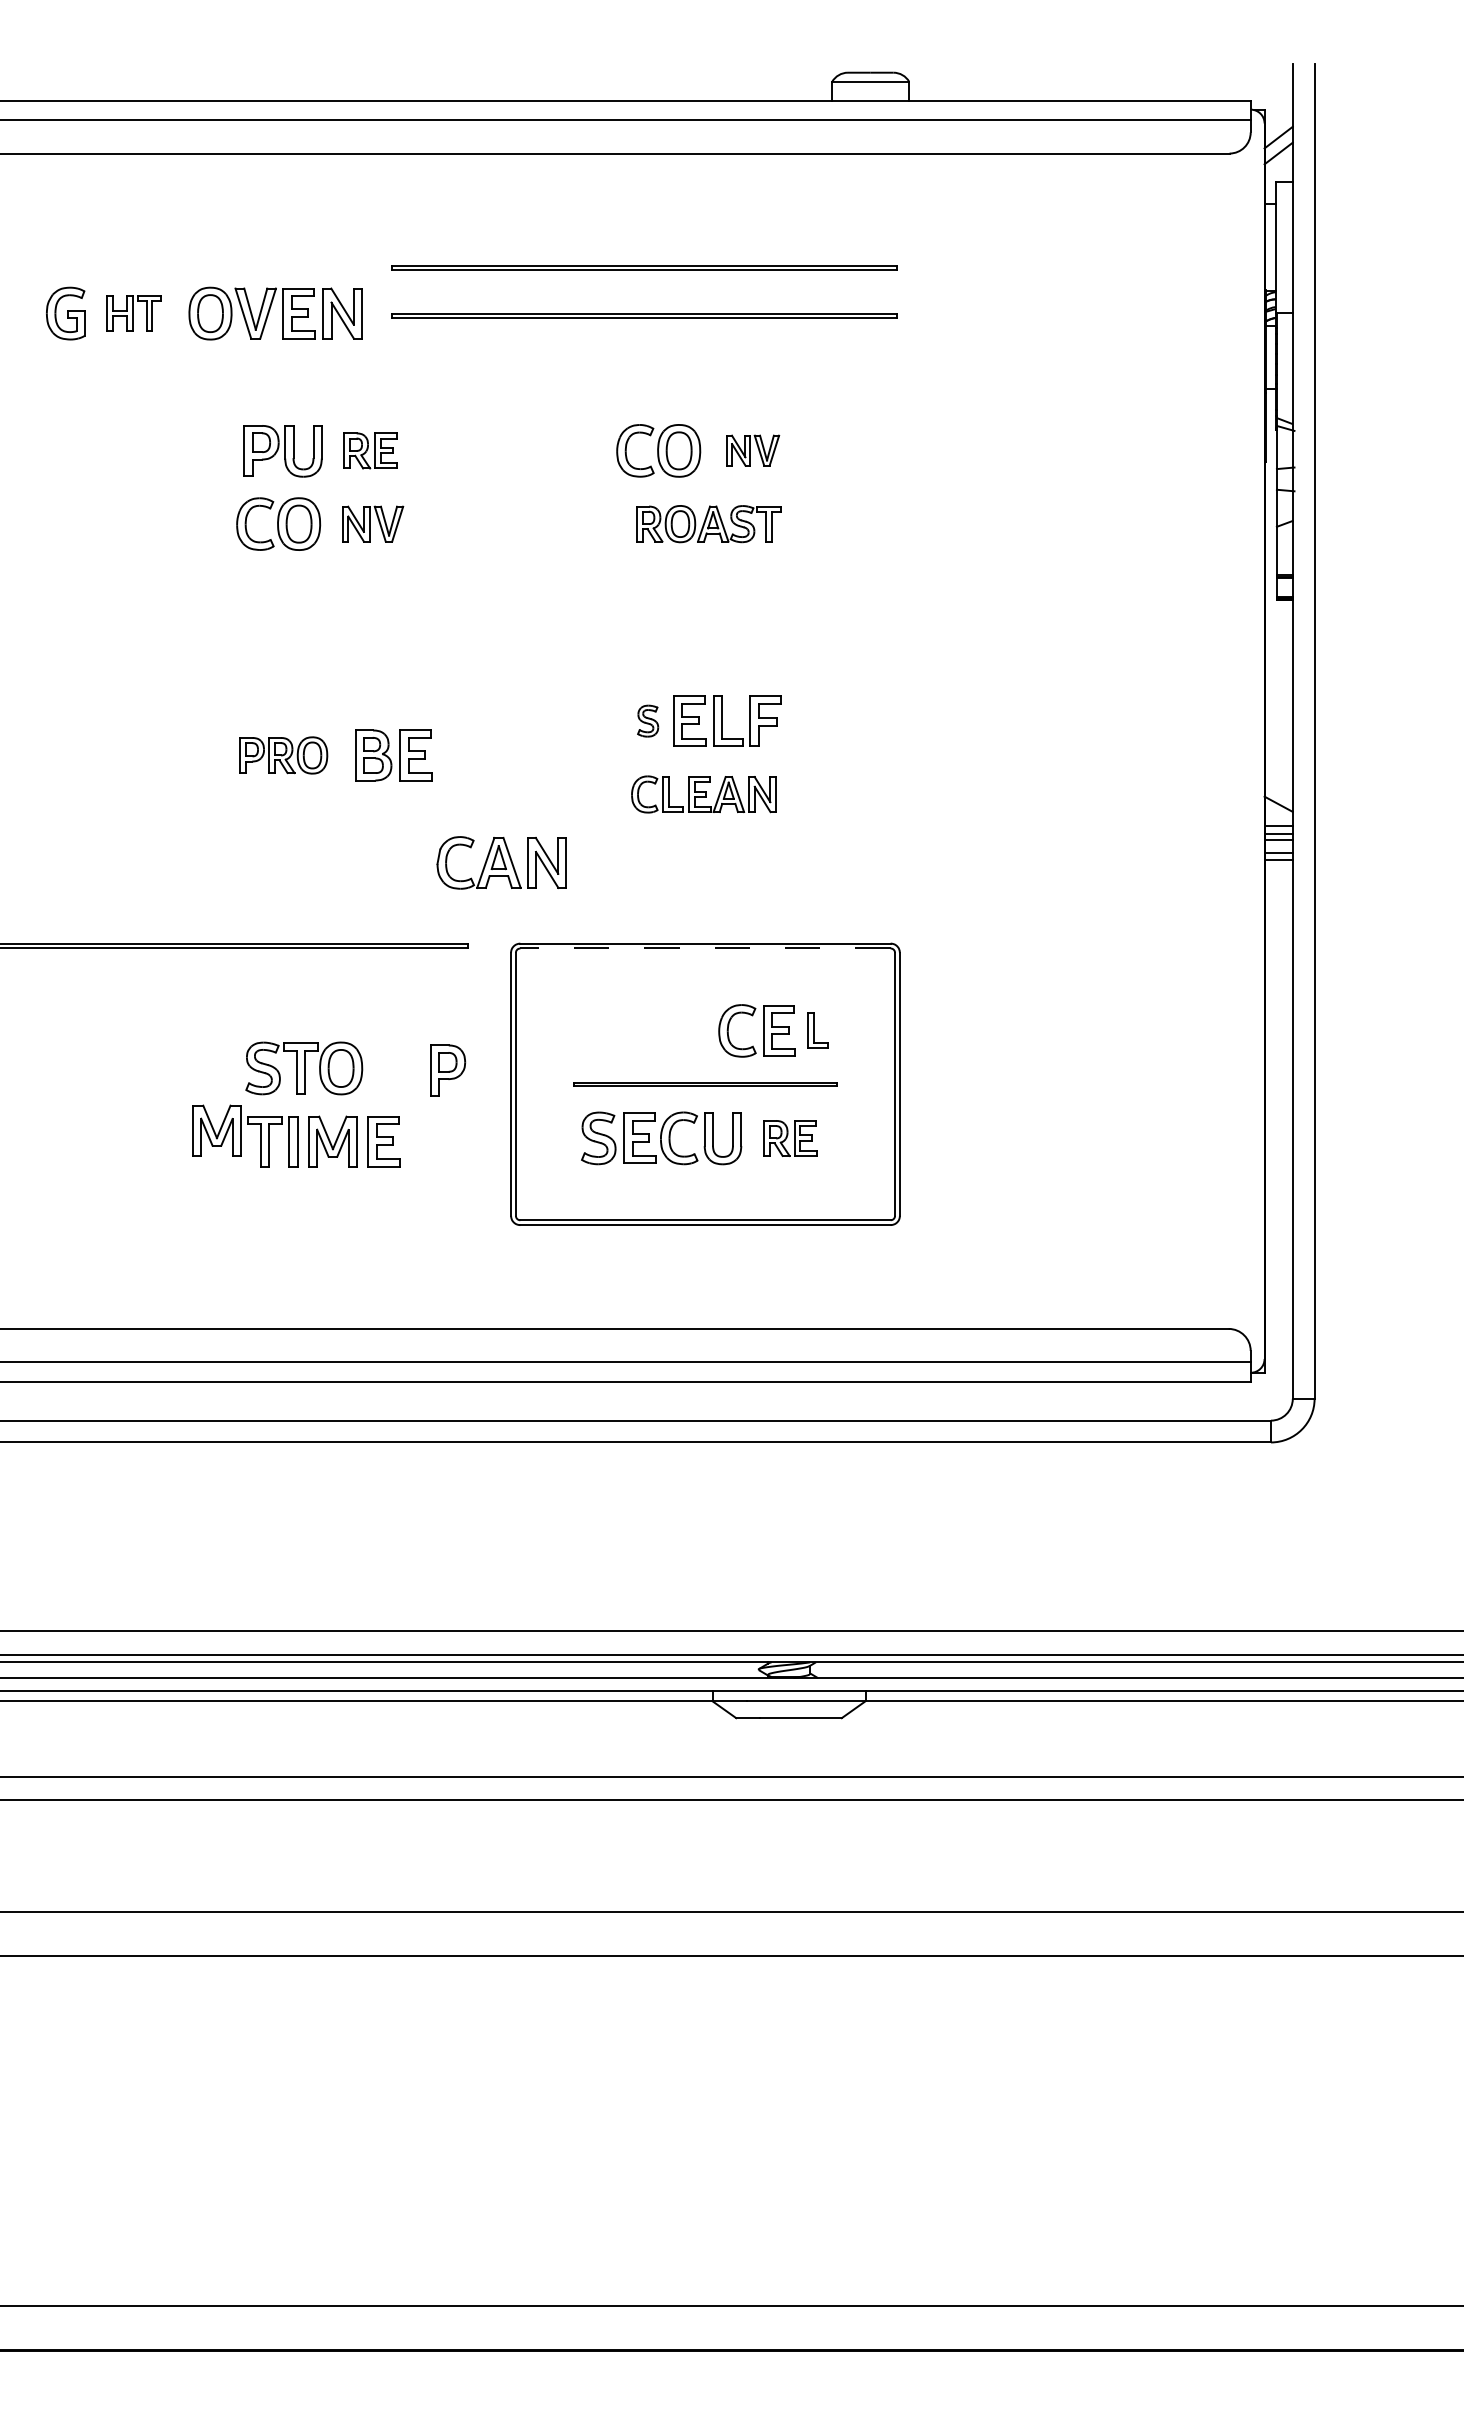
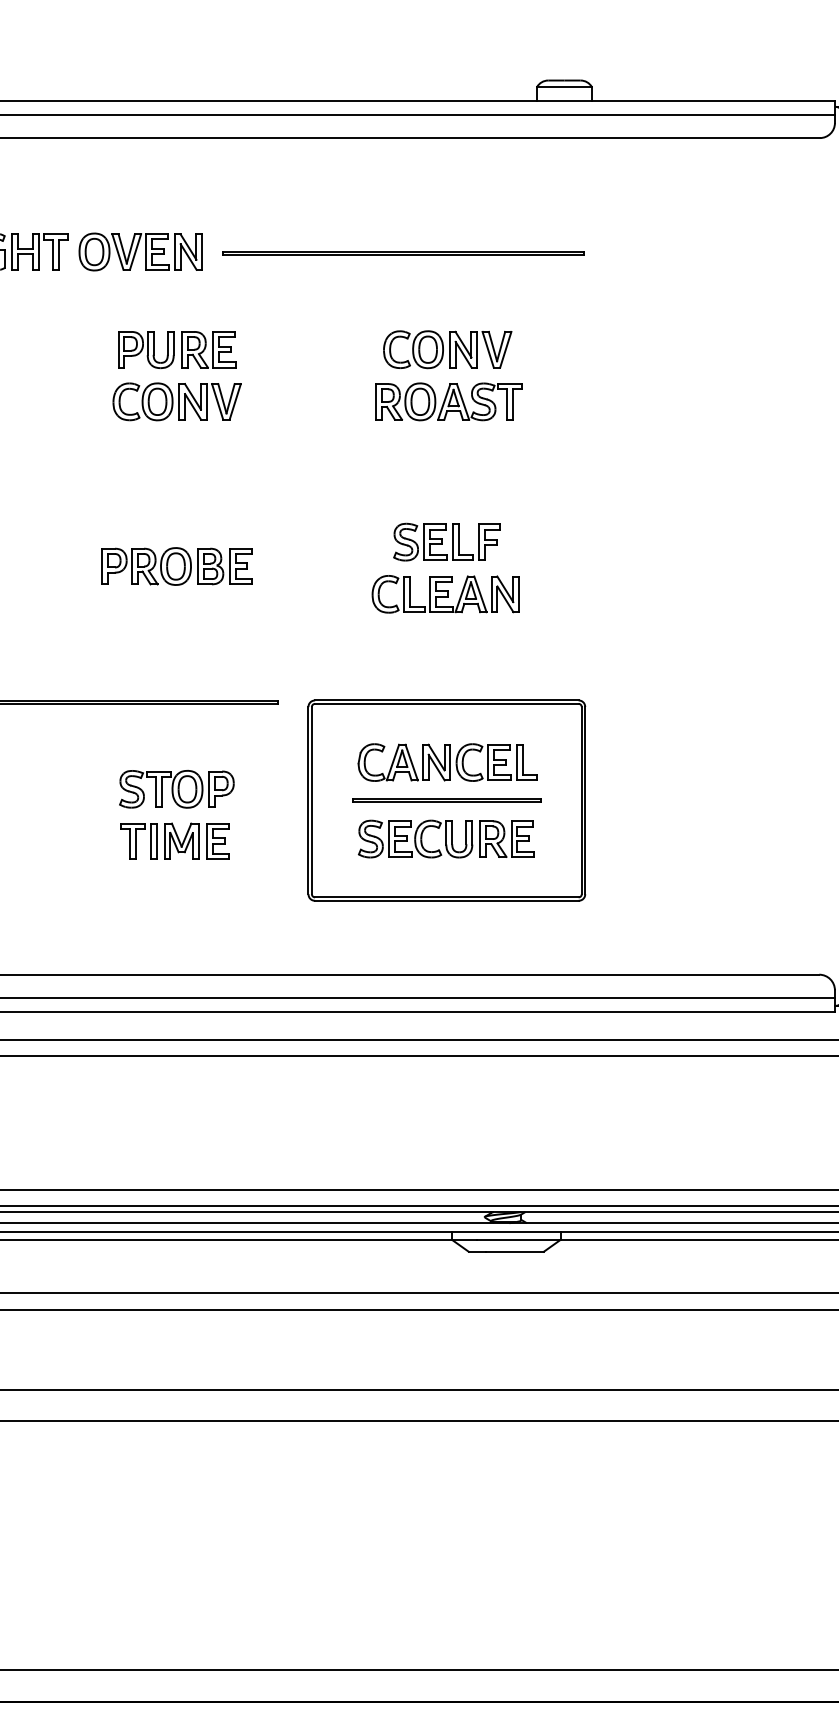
part: (644, 267) -> (403, 219), removed
part: (133, 313) -> (39, 251), size x1.43
part: (370, 450) -> (208, 349), size x1.43
part: (753, 450) -> (481, 349), size x1.67
part: (708, 523) -> (449, 401), size x1.43
part: (372, 524) -> (209, 402), size x1.43
part: (647, 720) -> (405, 541), size x1.67
part: (283, 755) -> (146, 566), size x1.43
part: (703, 794) -> (445, 594), size x1.43
part: (501, 862) -> (404, 762), moved
line: (704, 948) -> (446, 703), dashed -> solid
part: (818, 1030) -> (527, 762), size x1.43
part: (448, 1070) -> (221, 789), moved
part: (216, 1130) -> (98, 833), removed
part: (790, 1138) -> (507, 839), size x1.43

